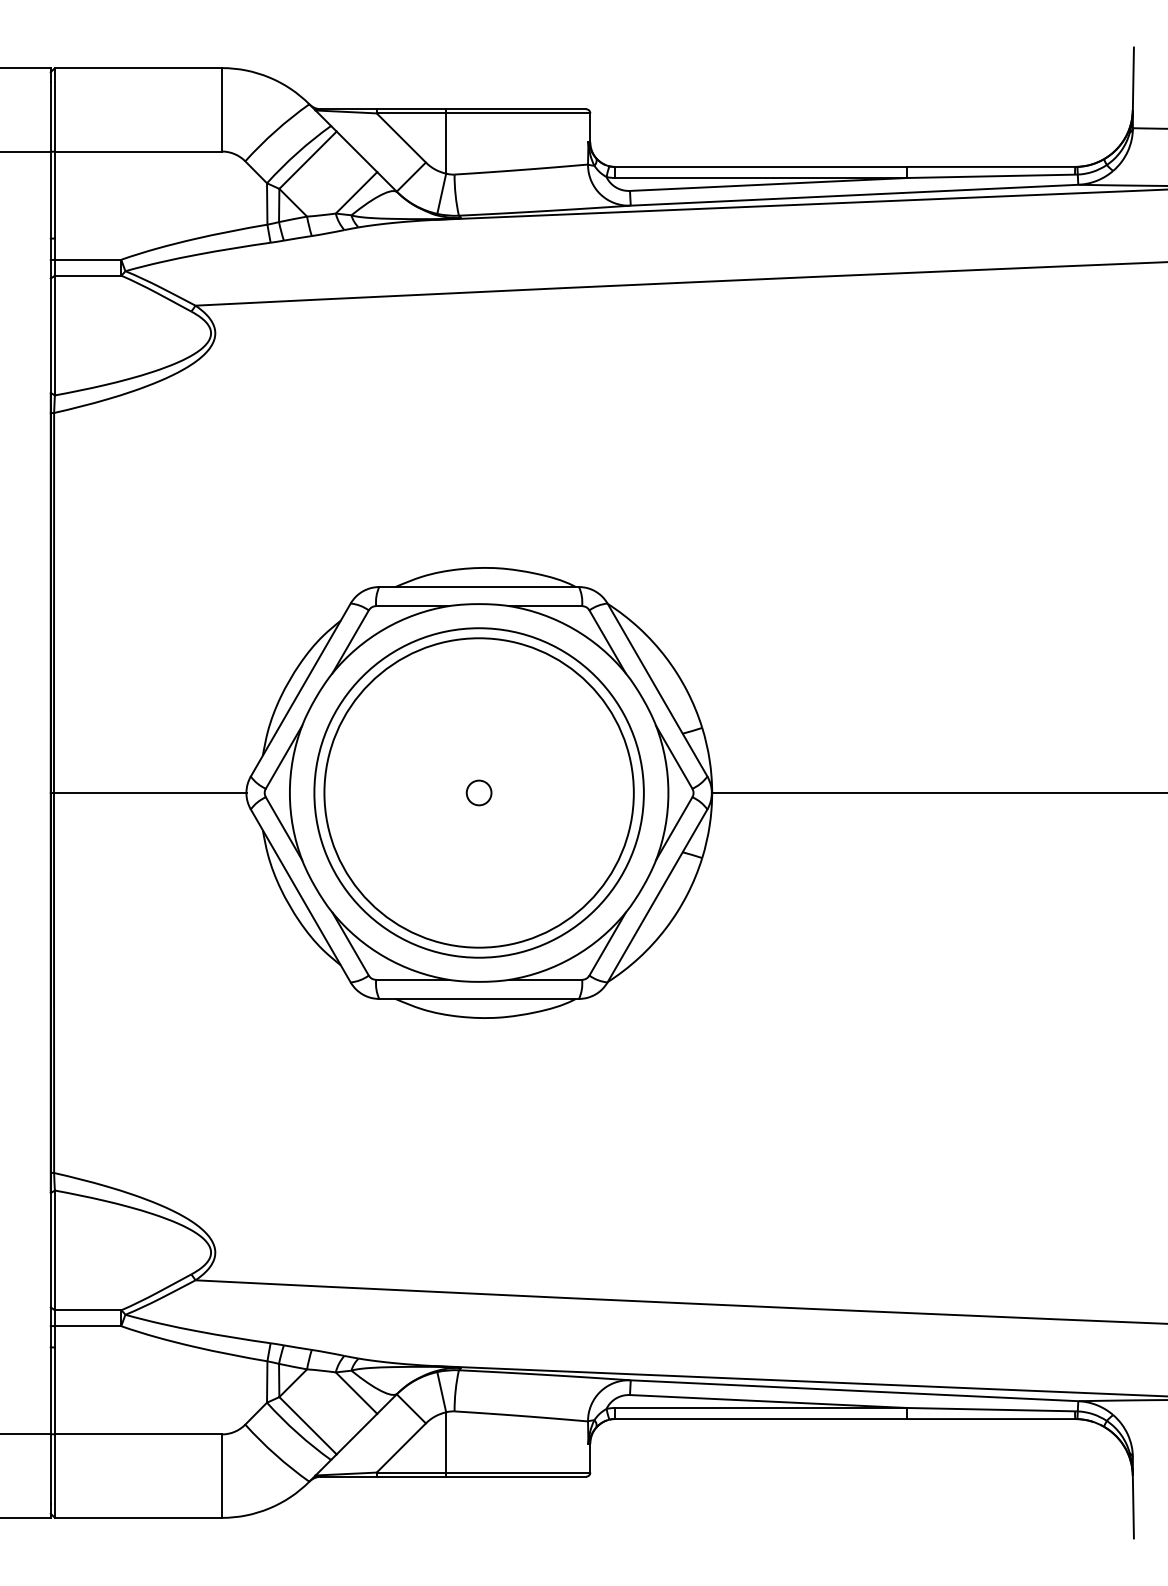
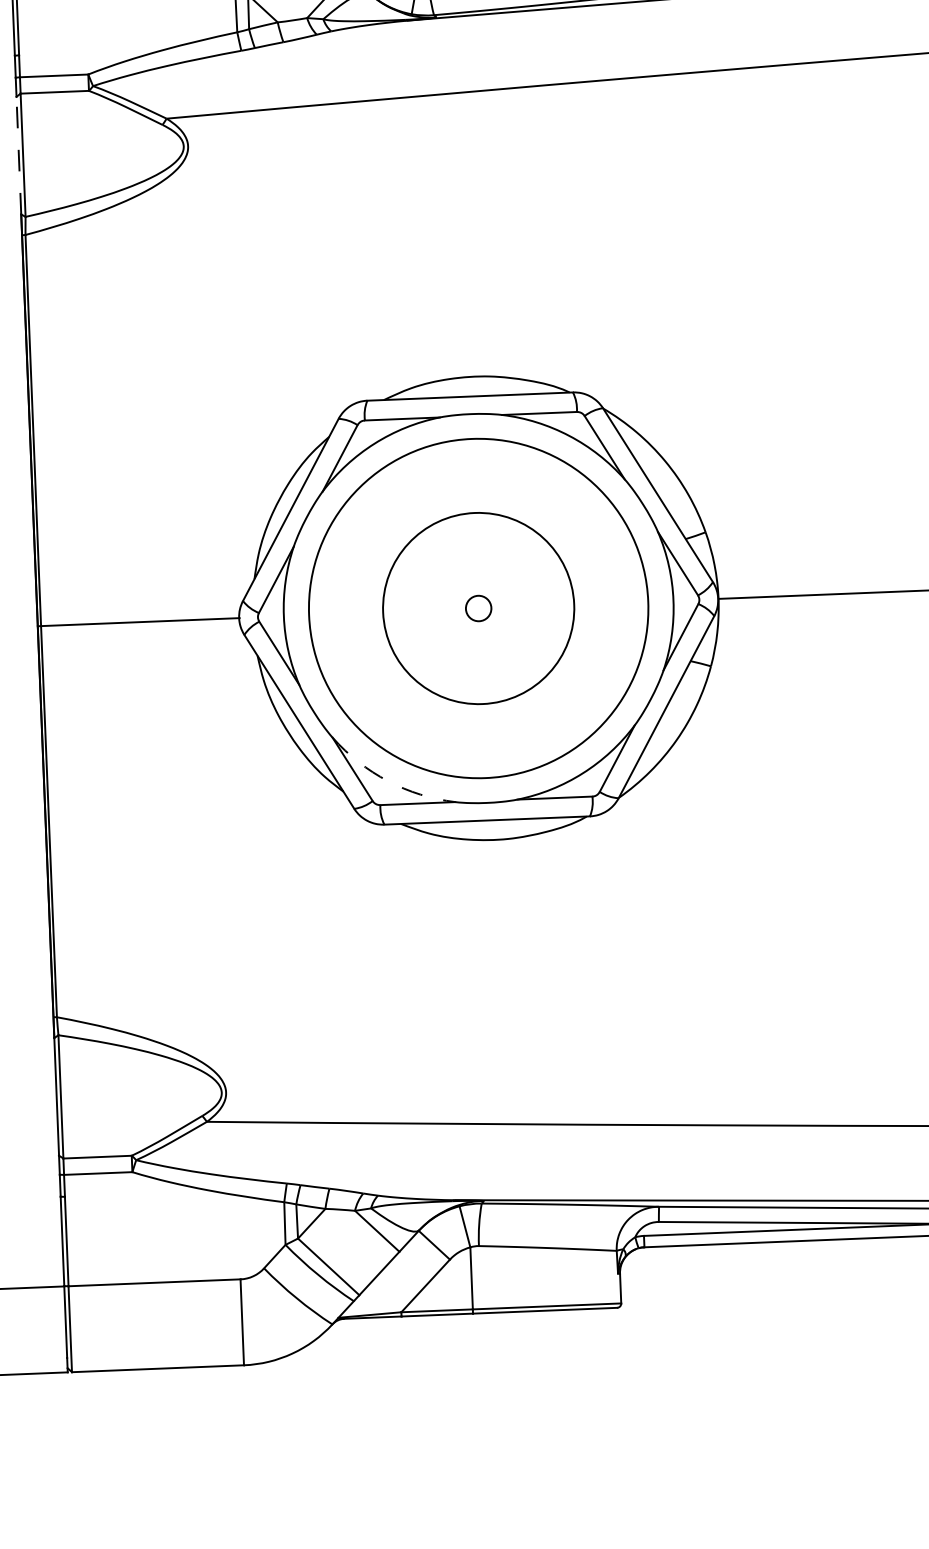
line: (50, 335) -> (18, 155), solid -> dashed
circle: (478, 792) -> (478, 608), size x0.6
arc: (384, 956) -> (388, 780), solid -> dashed

